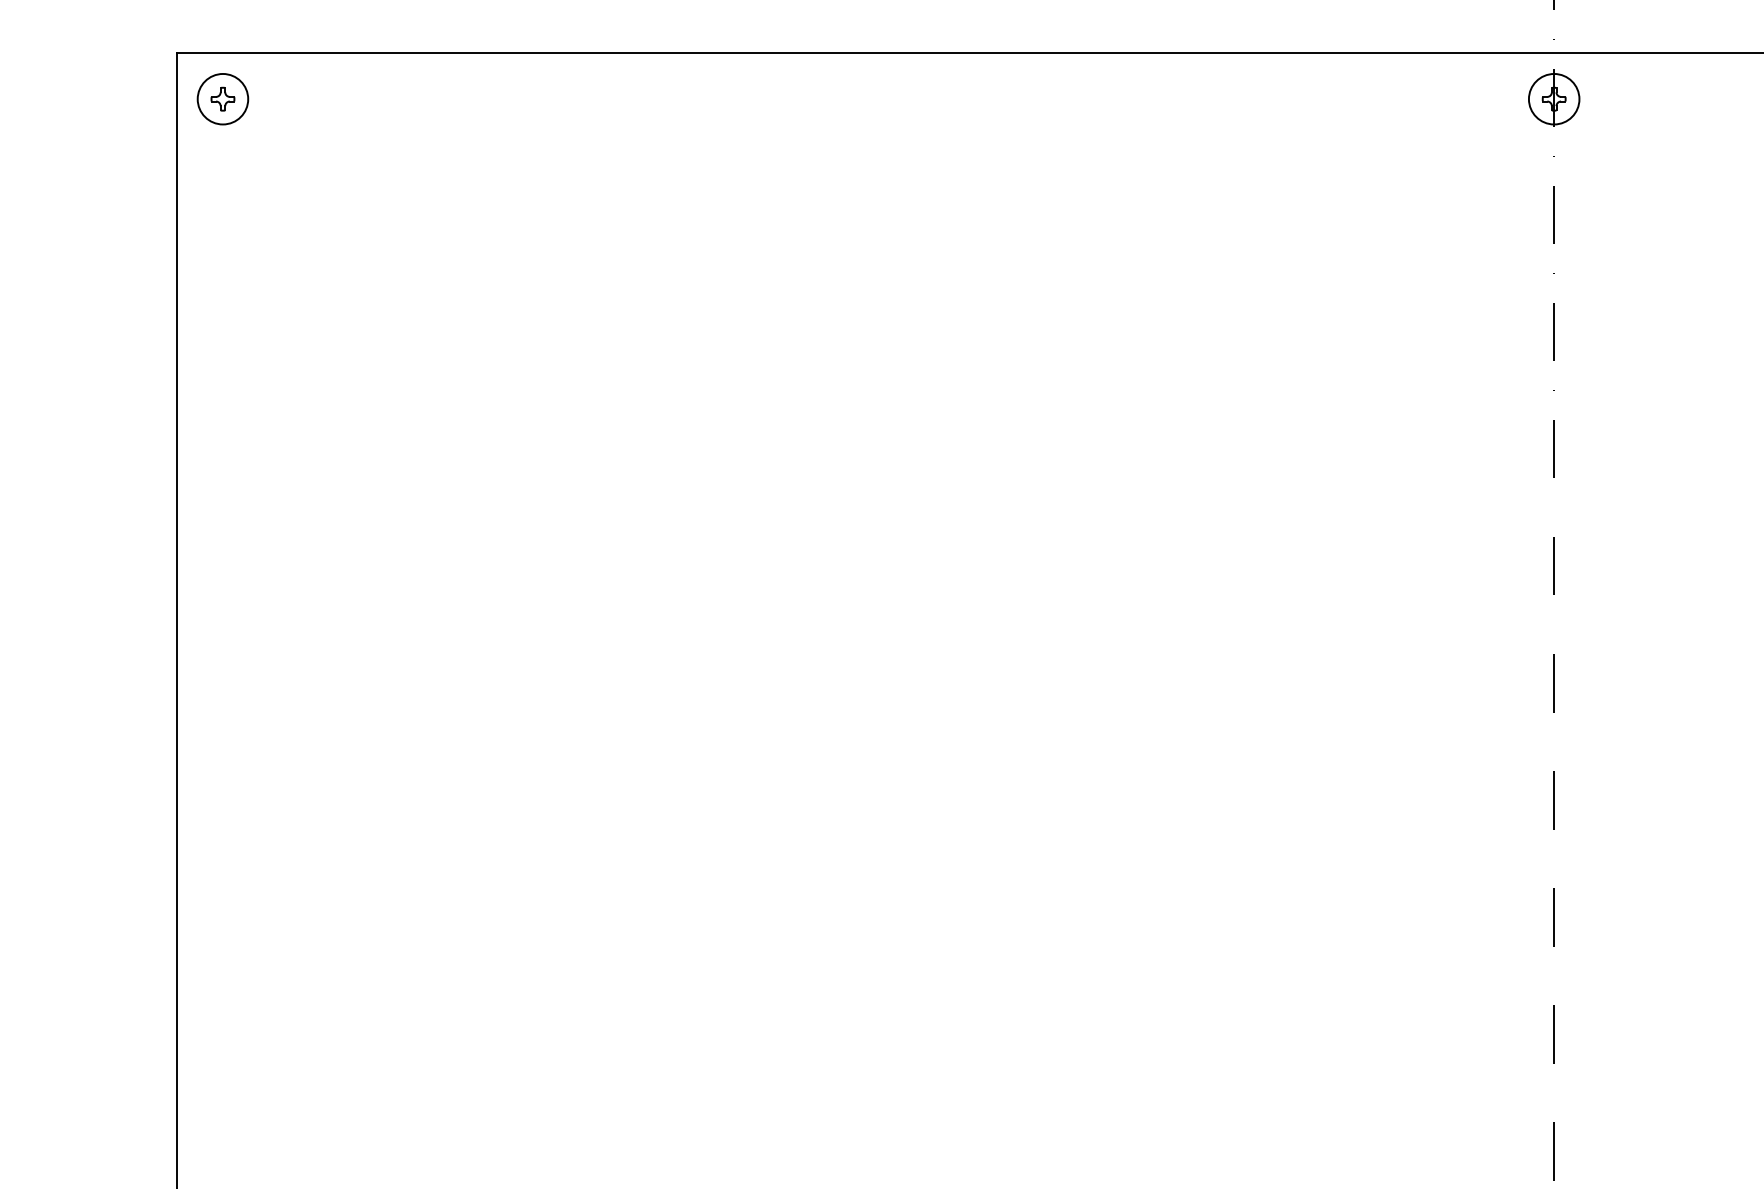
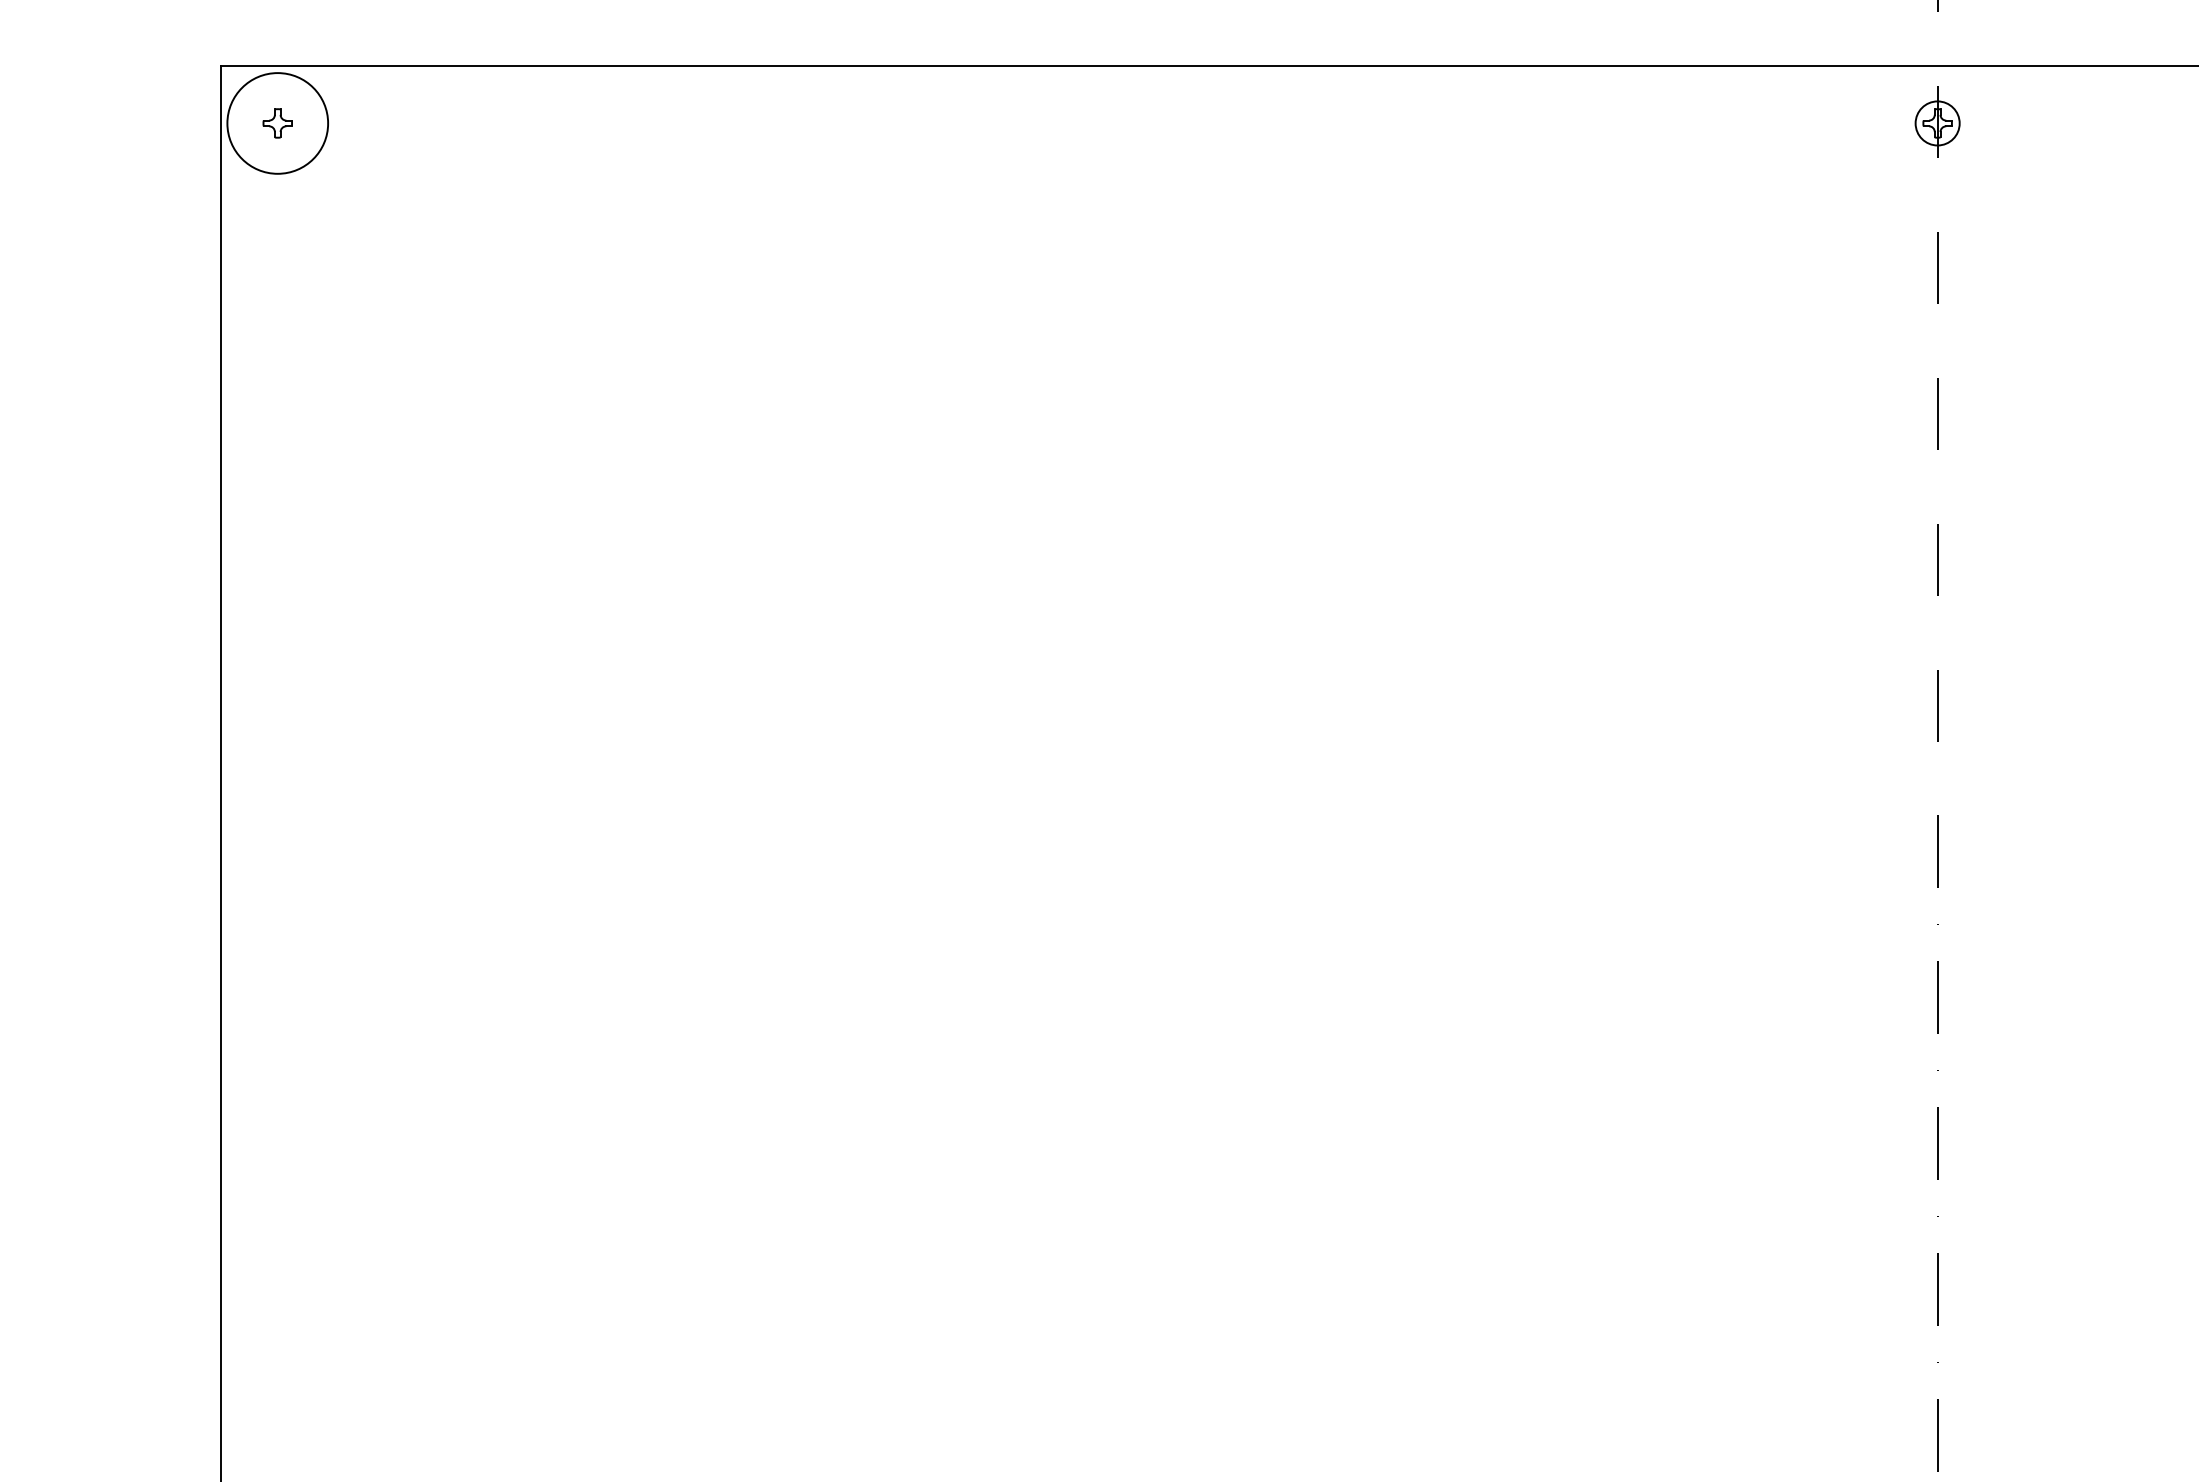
circle: (222, 98) -> (277, 122), size x1.6
circle: (1554, 98) -> (1937, 122), size x0.7

